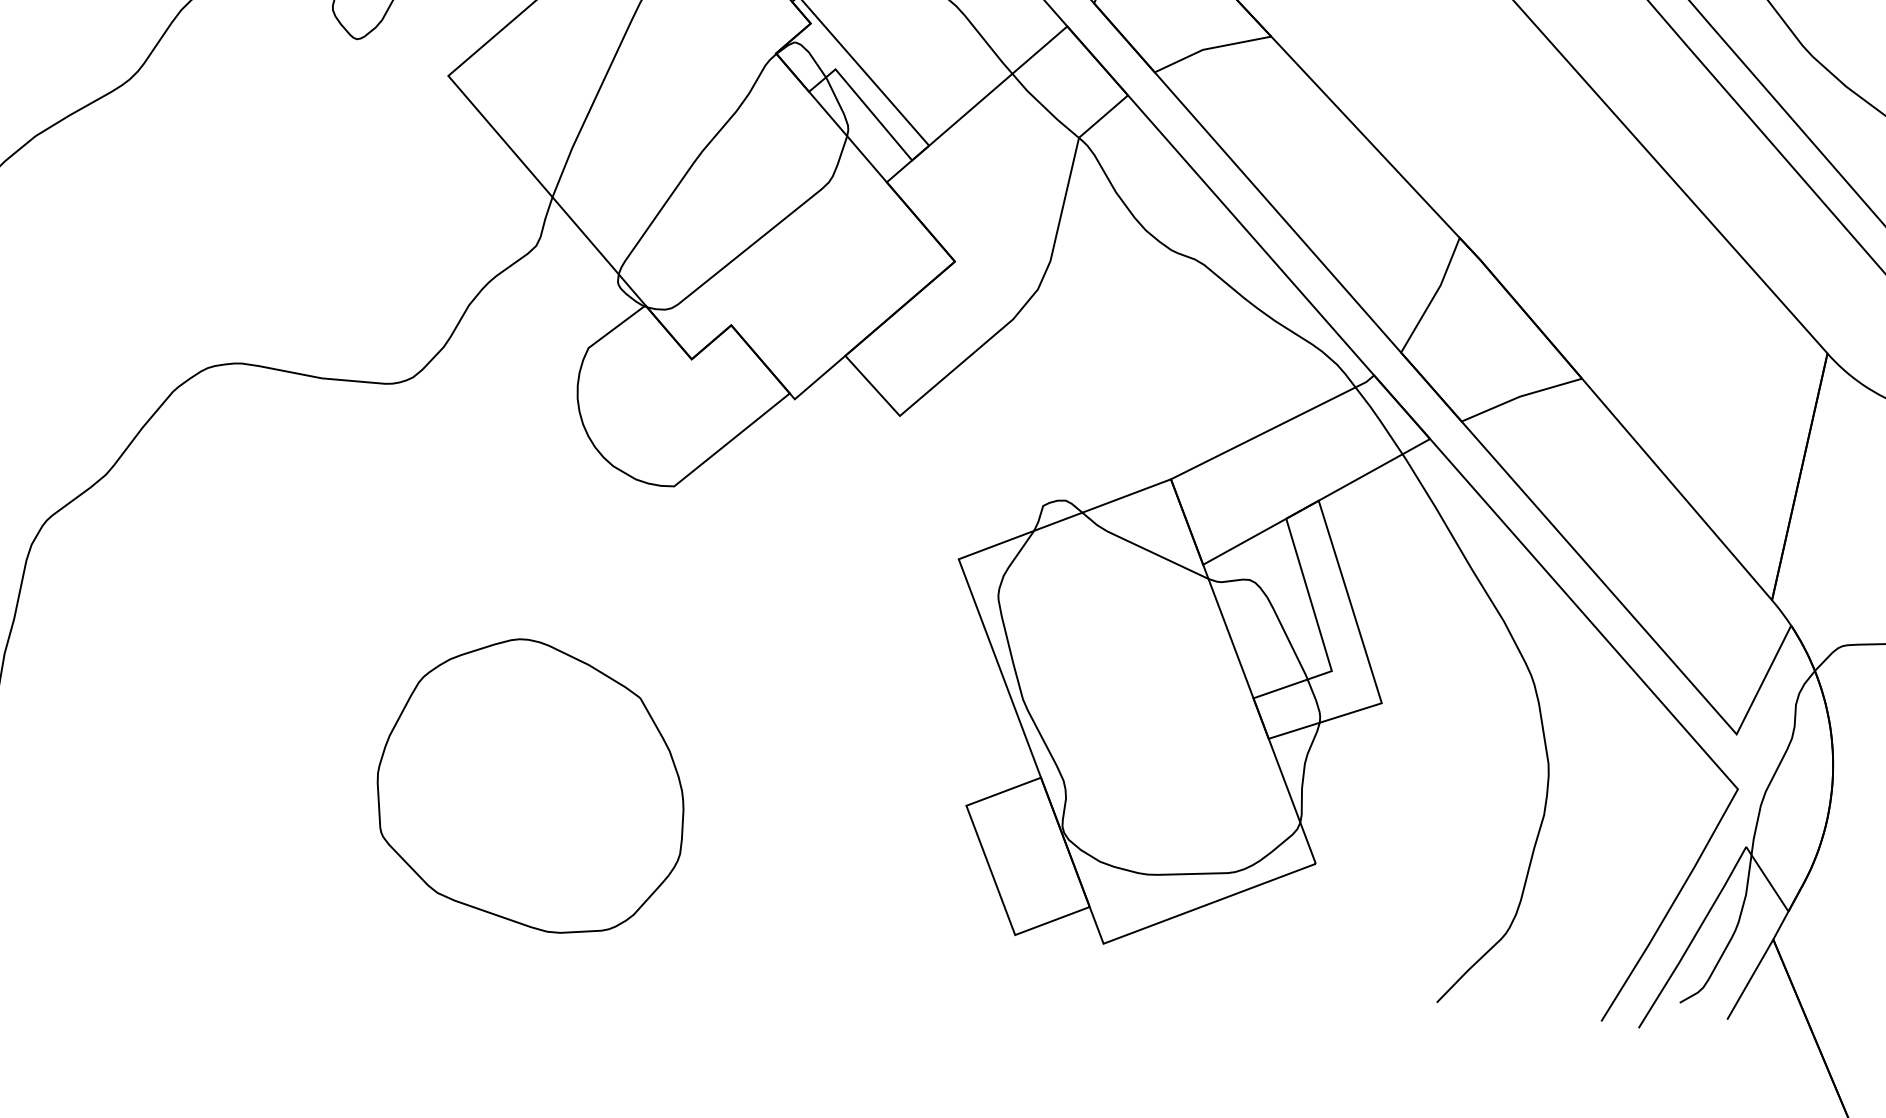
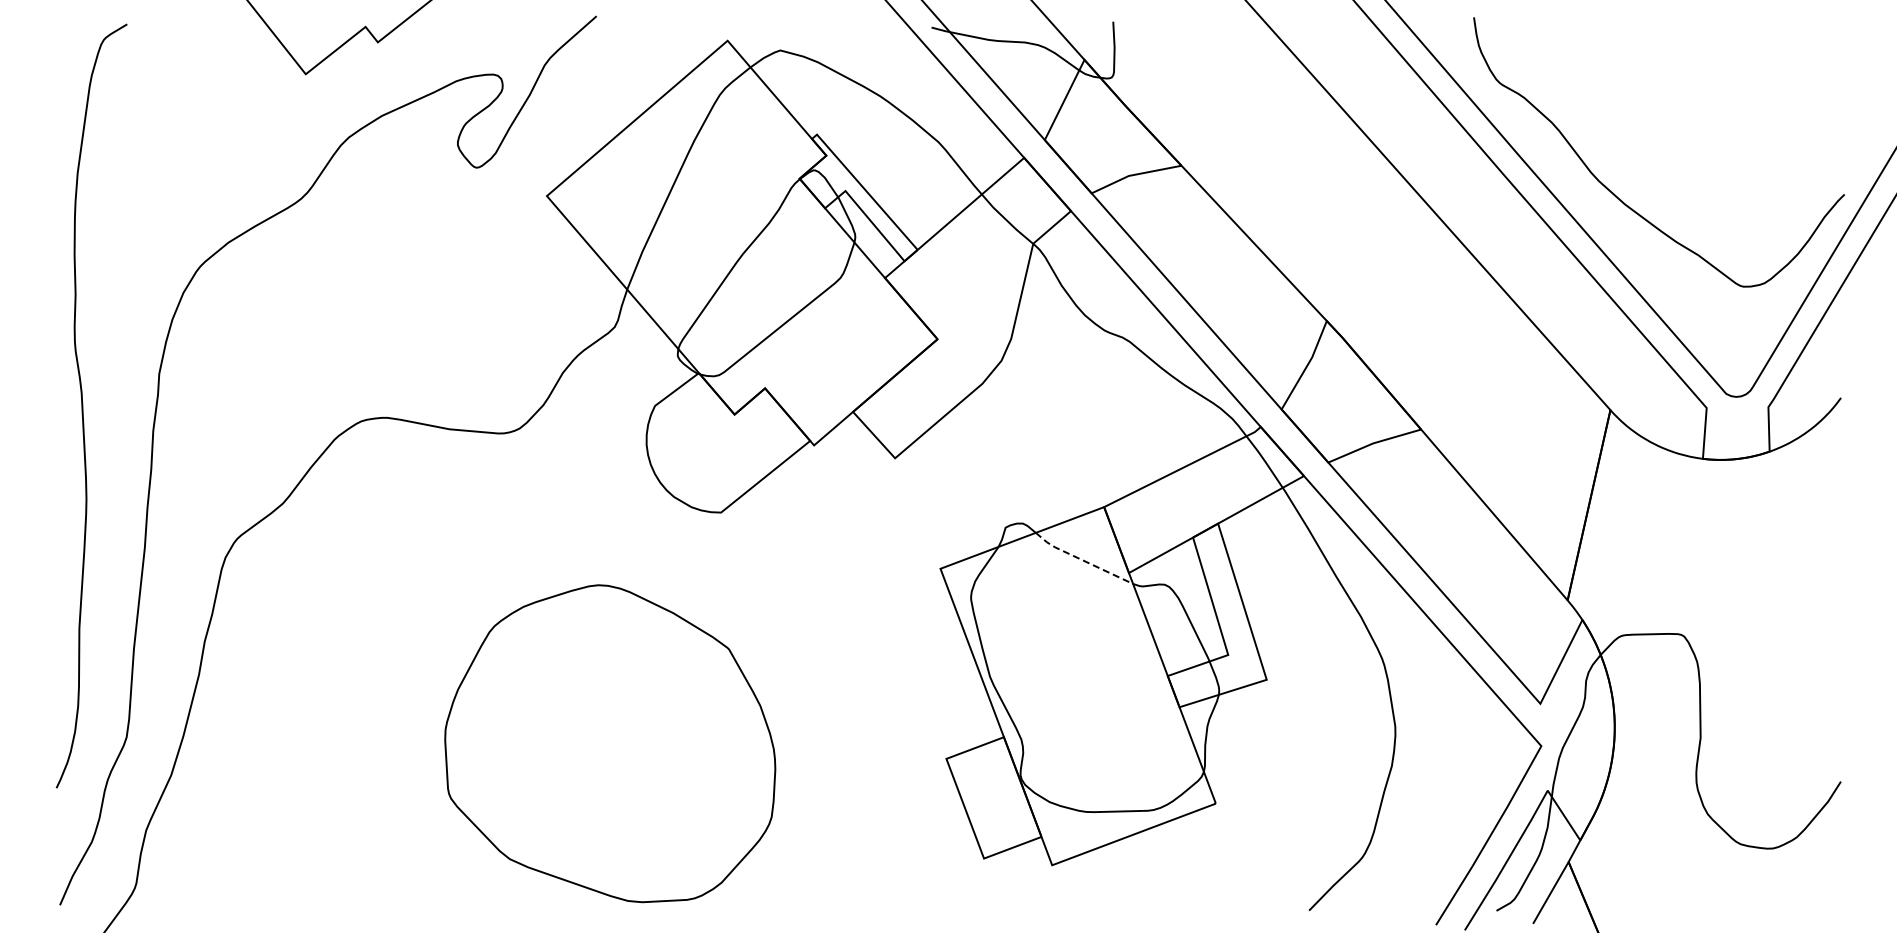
line: (1142, 547) -> (1082, 559), solid -> dashed
part: (530, 785) -> (610, 743), size x1.4

